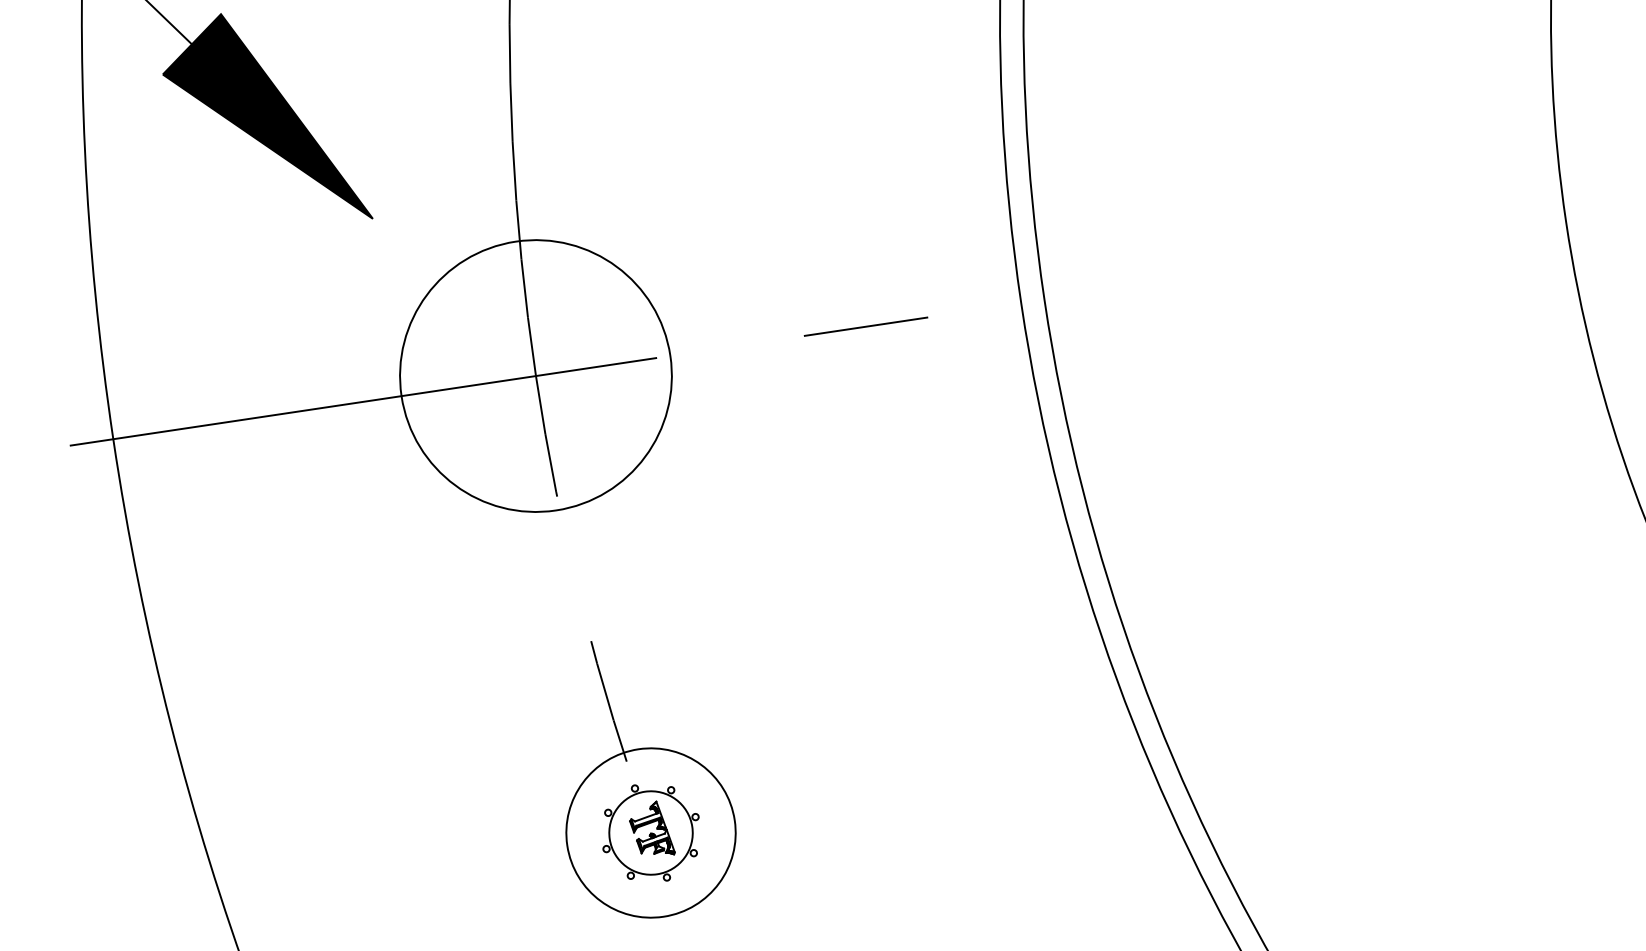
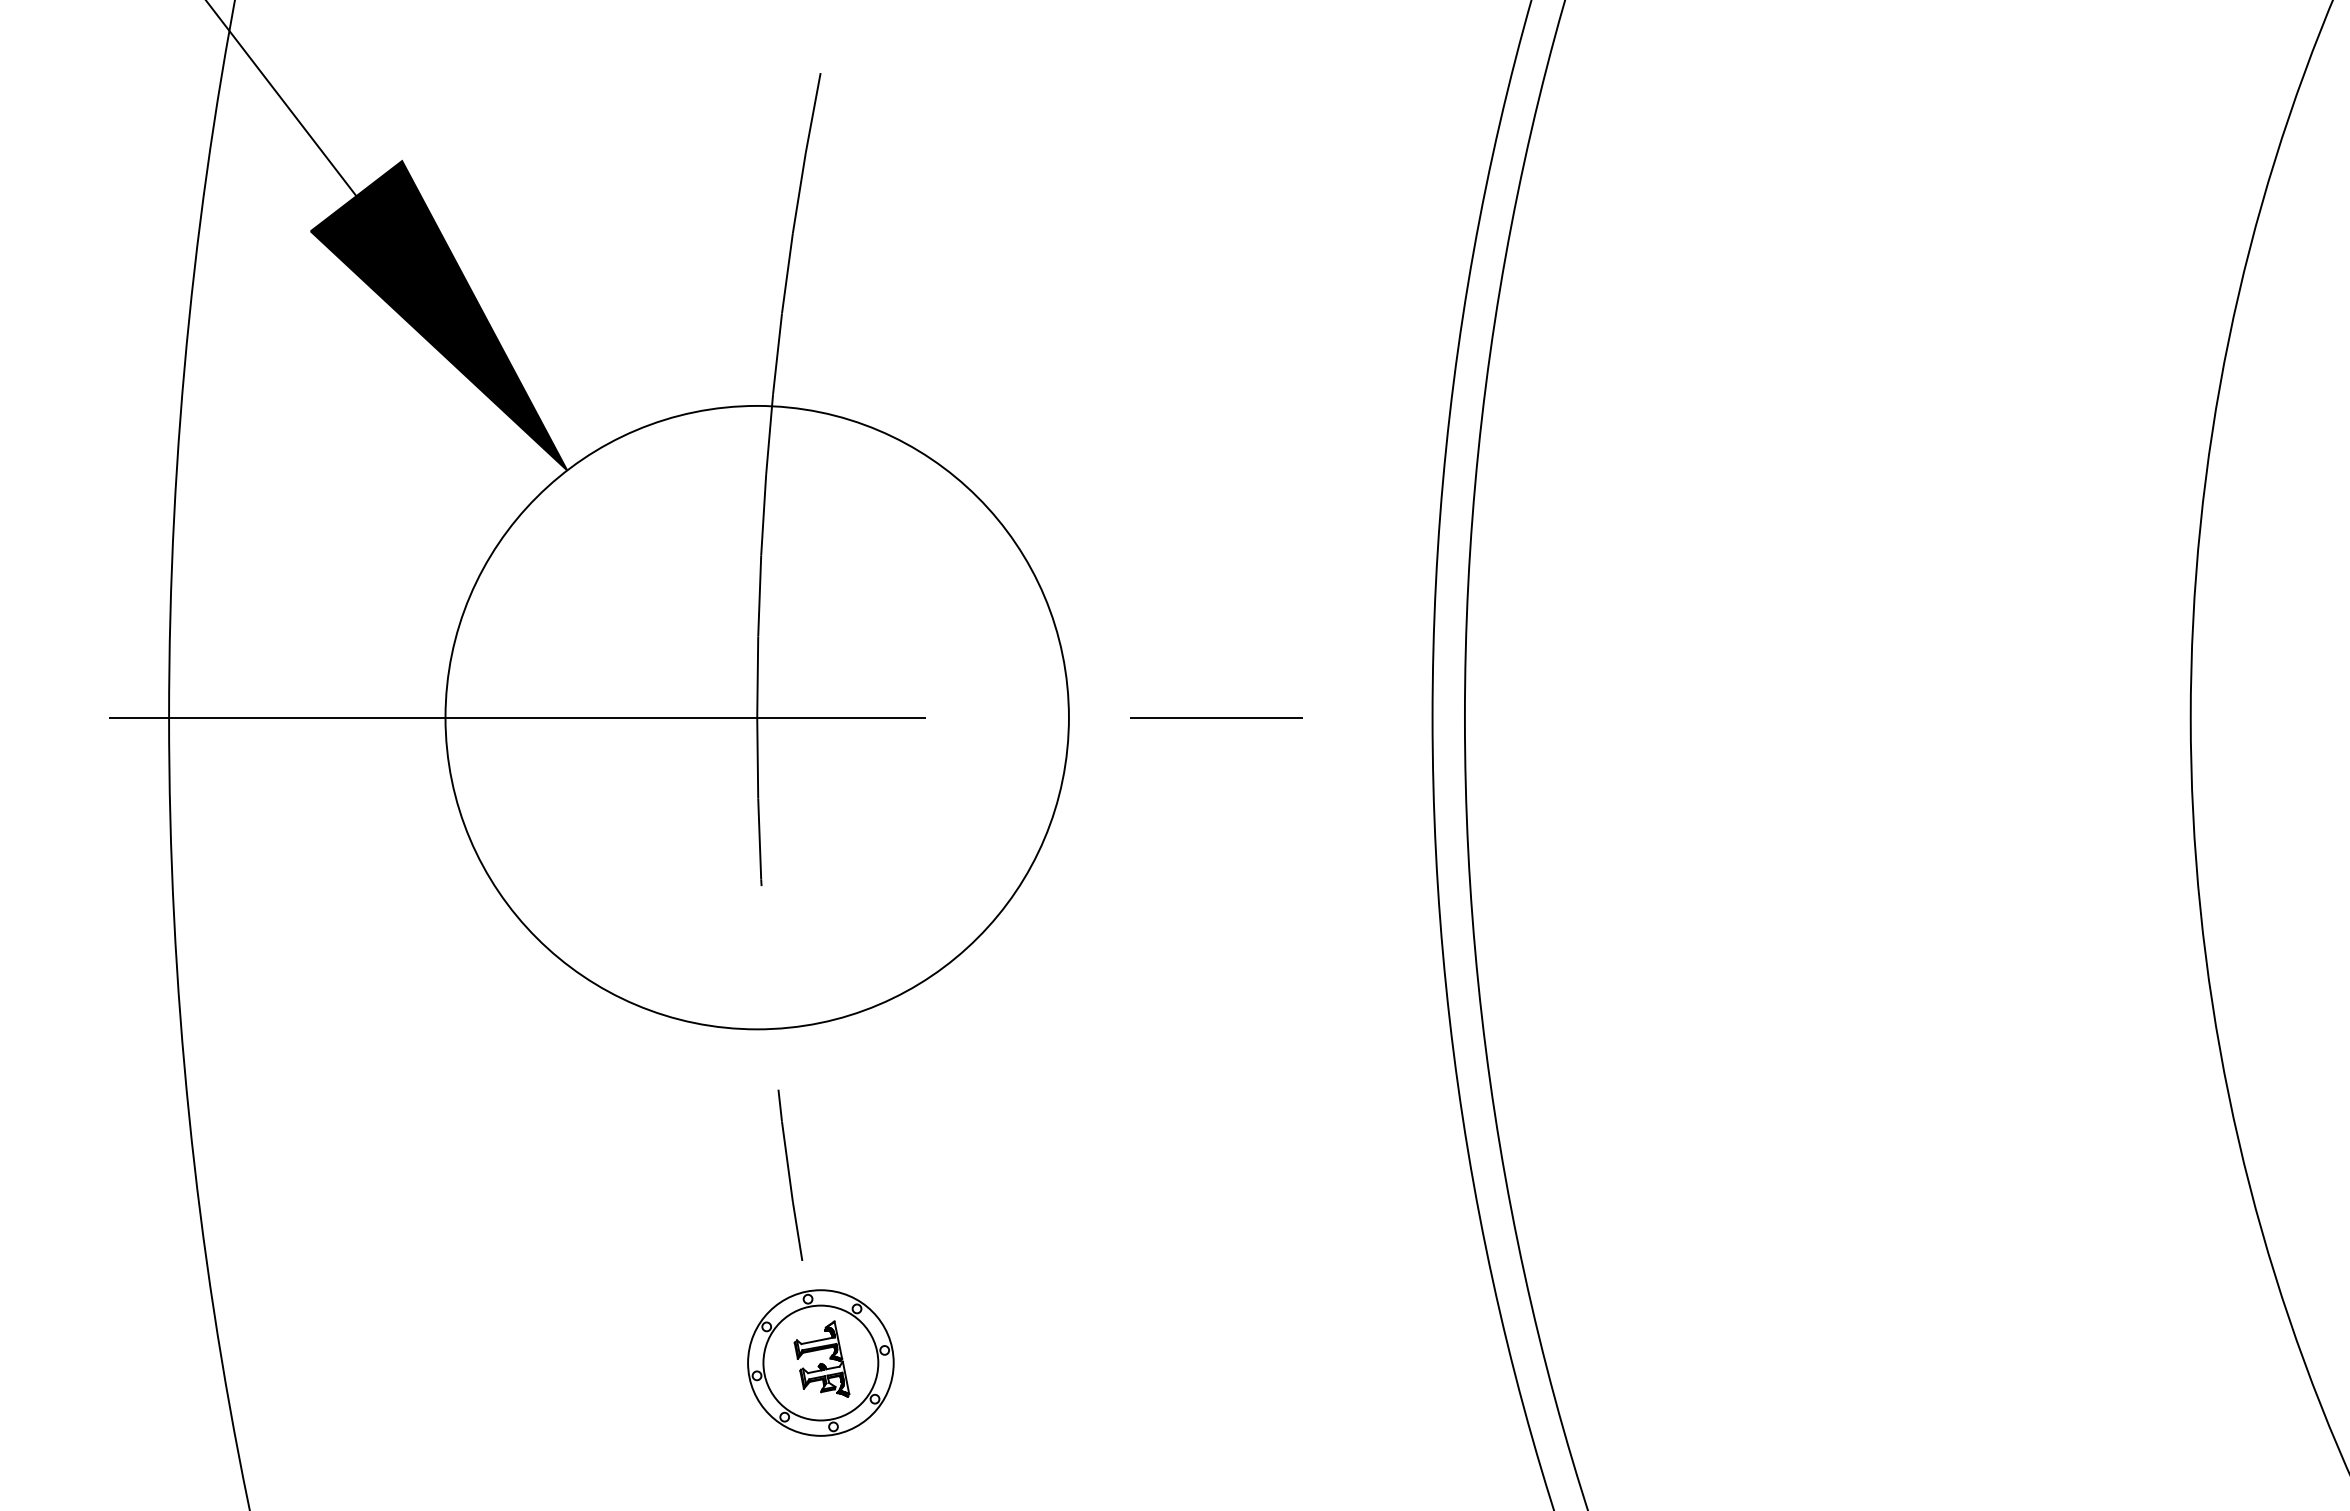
circle: (535, 376) -> (756, 717), size x1.67
circle: (650, 832) -> (820, 1362), size x0.62

